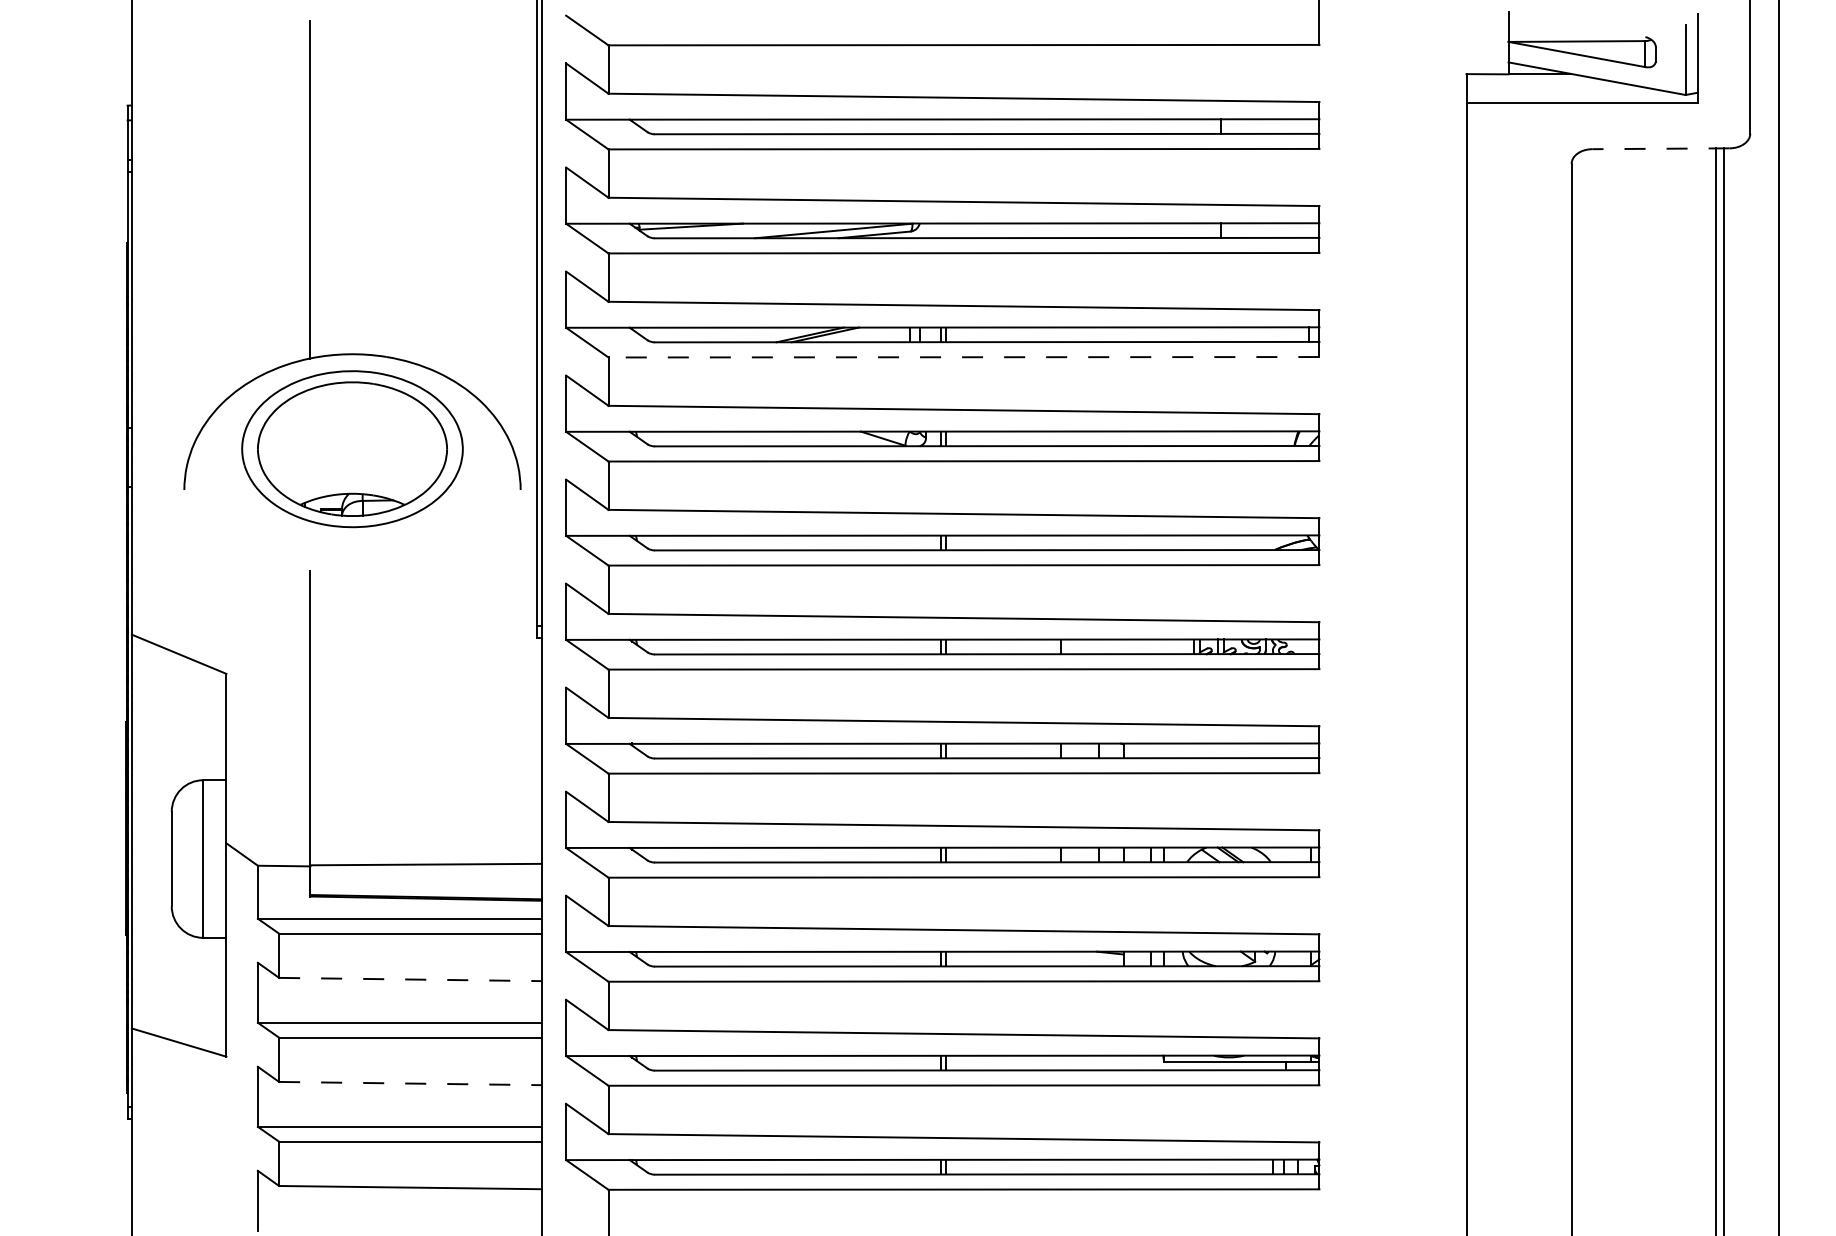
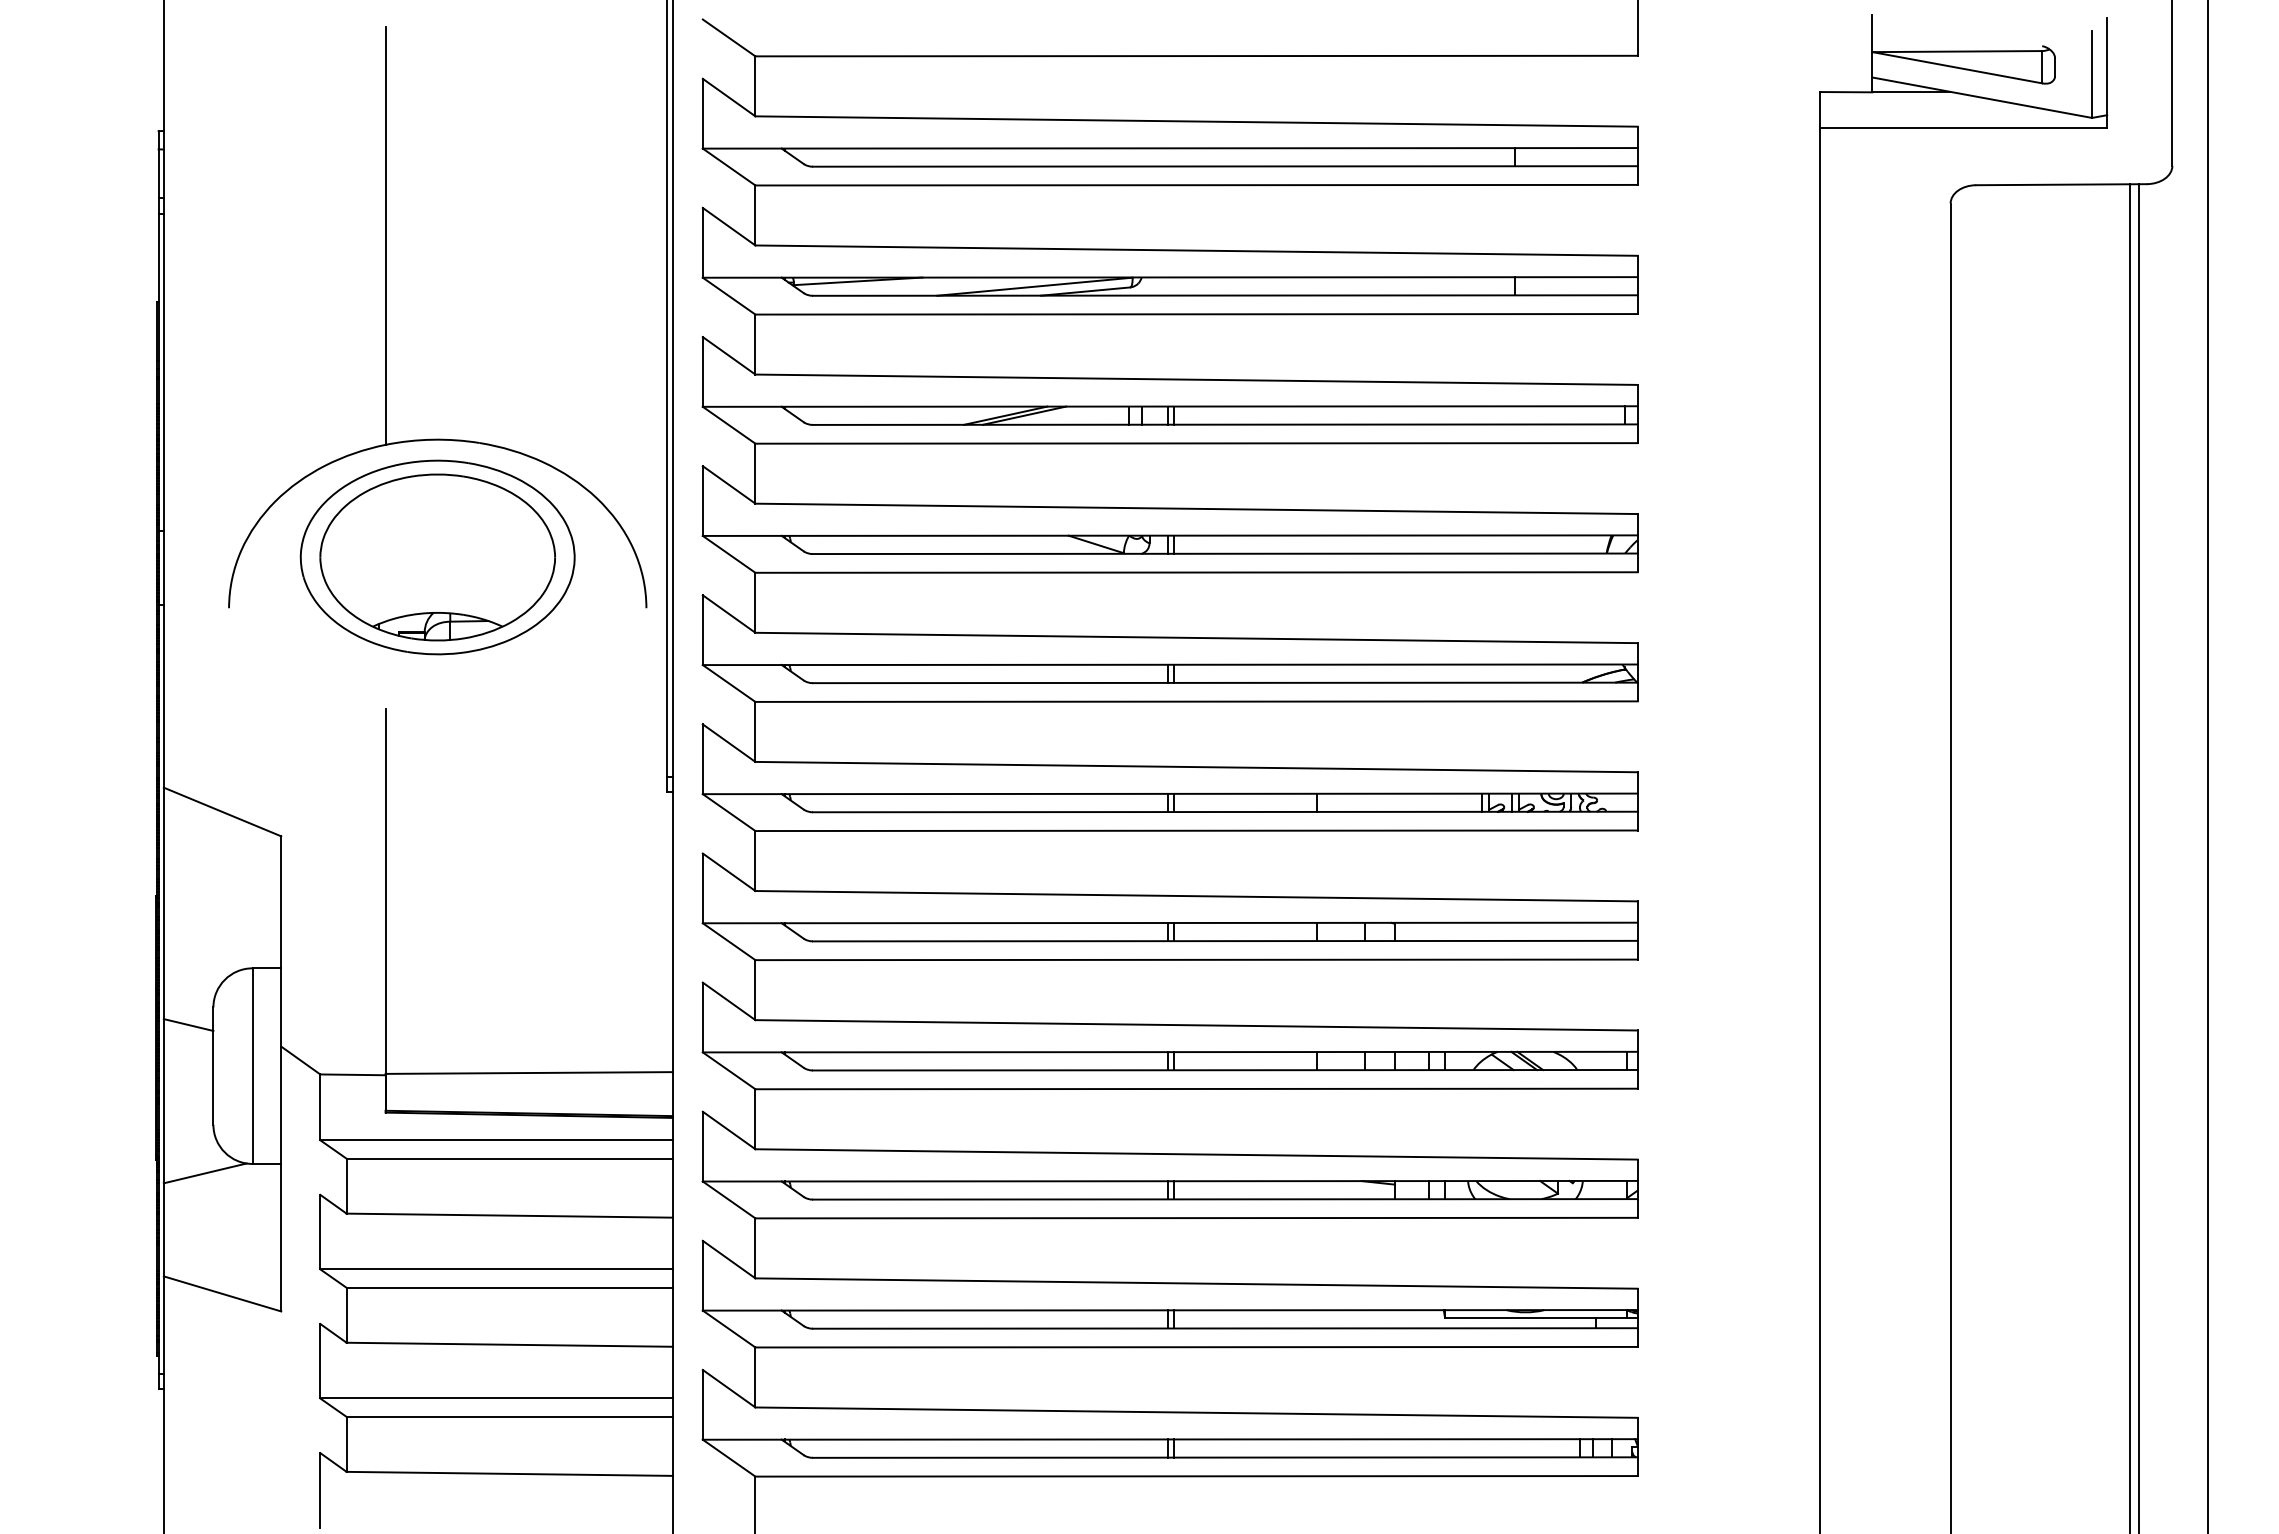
line: (1660, 148) -> (2061, 184), dashed -> solid
line: (963, 357) -> (1196, 443), dashed -> solid
line: (151, 825) -> (188, 1024), added
line: (164, 945) -> (204, 1173), added
line: (410, 979) -> (509, 1215), dashed -> solid
line: (410, 1083) -> (509, 1344), dashed -> solid

